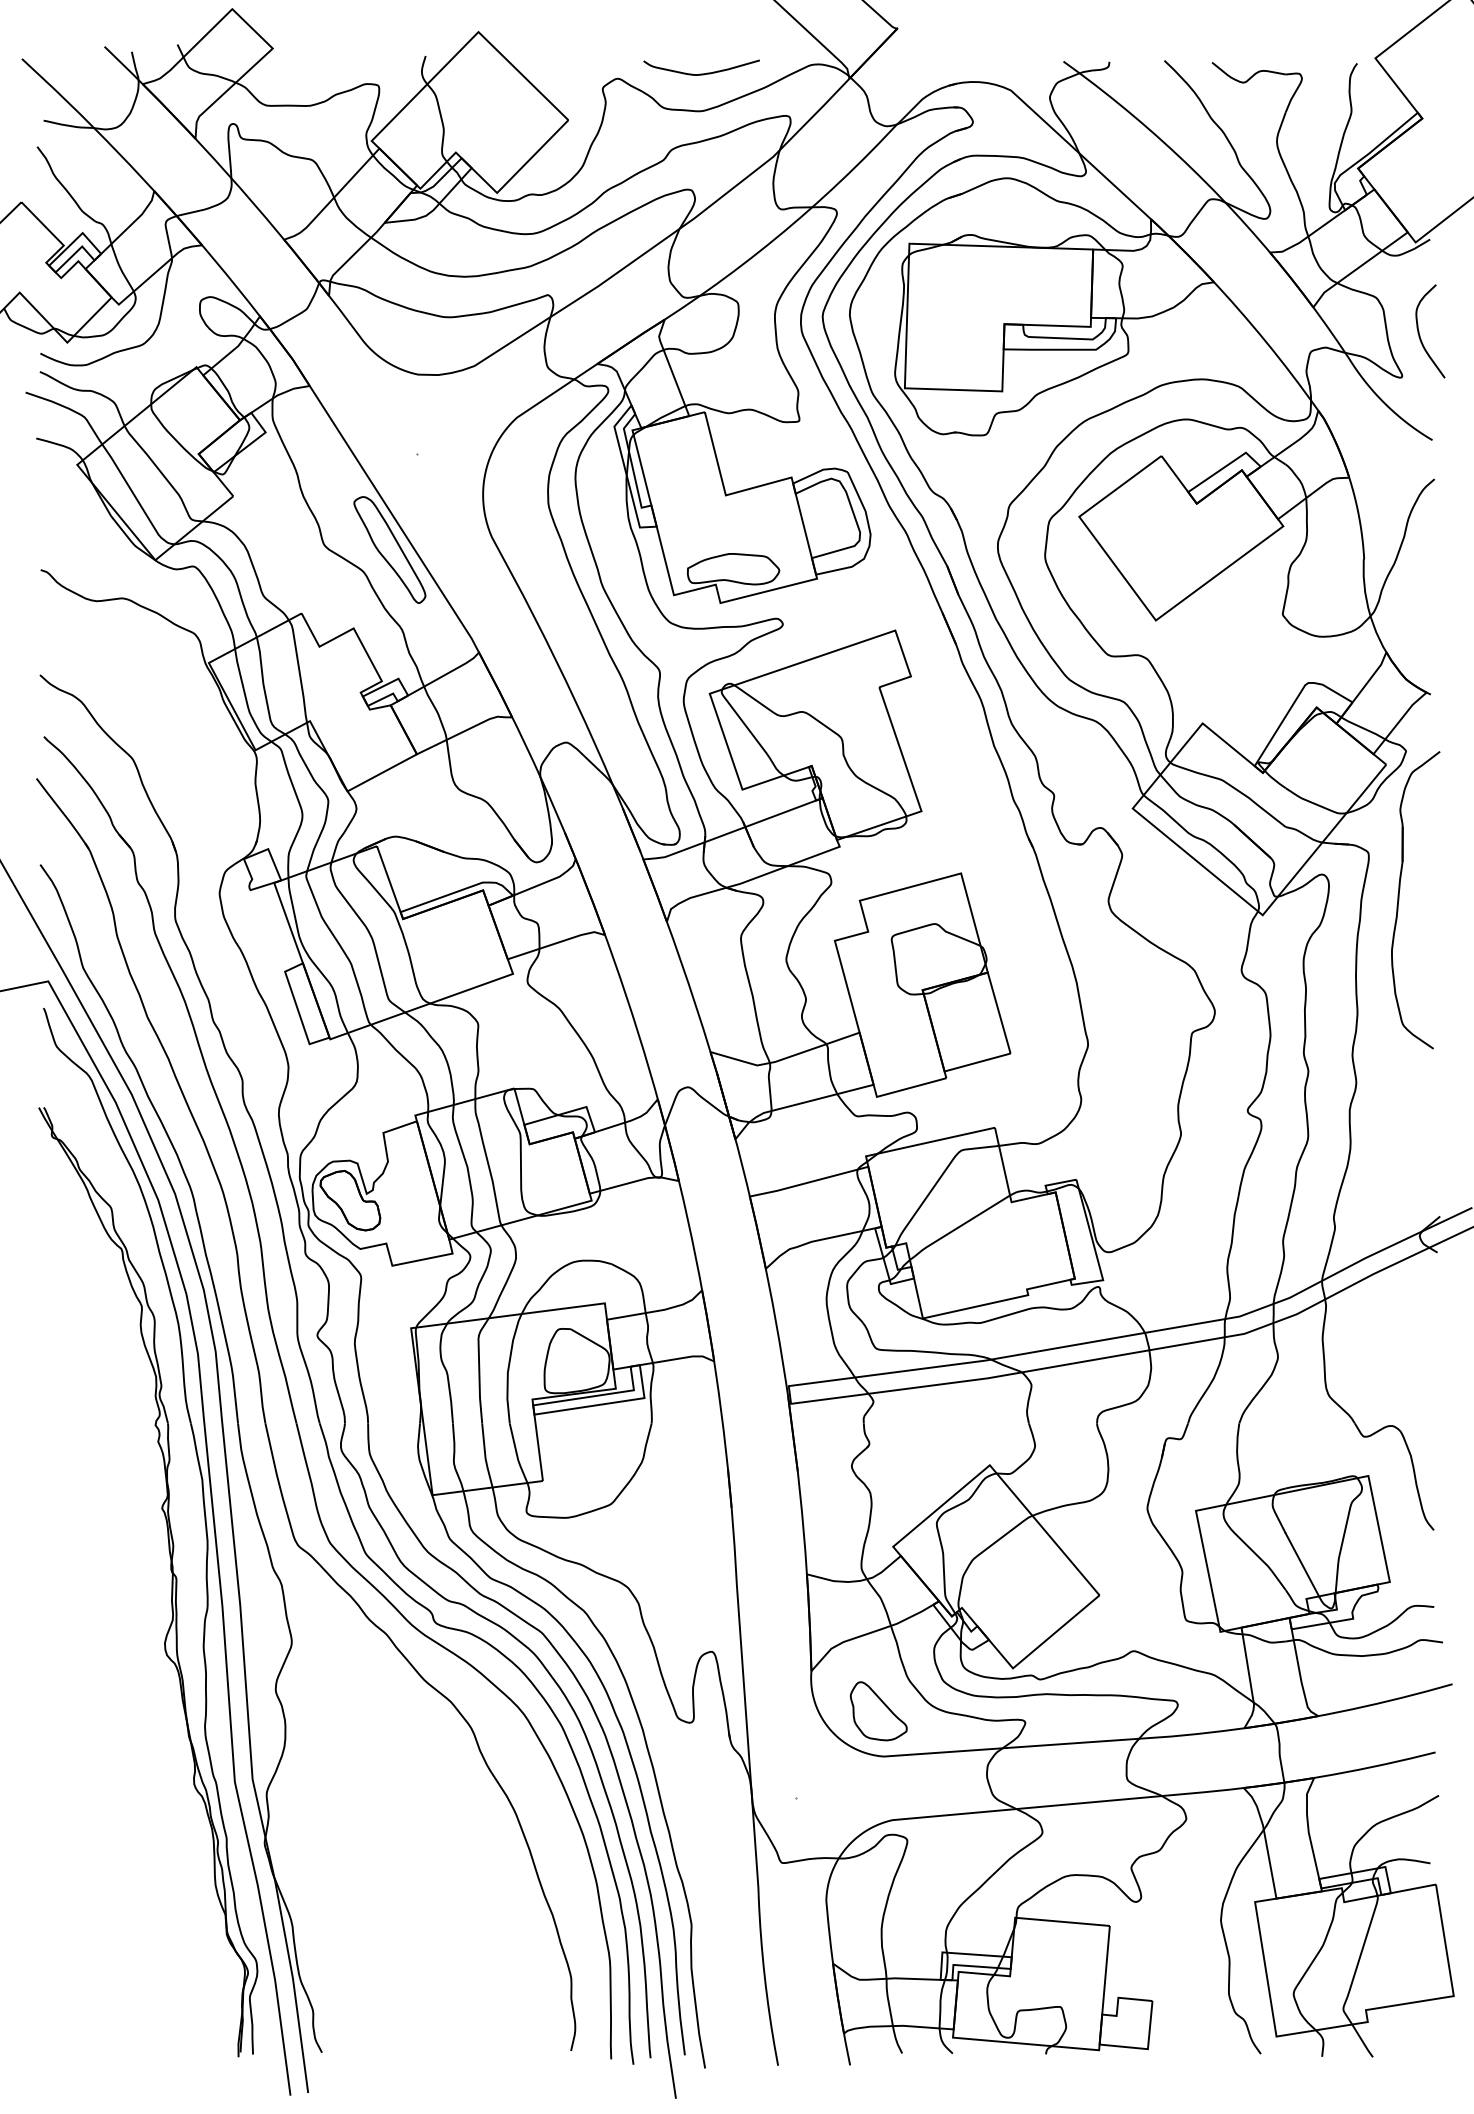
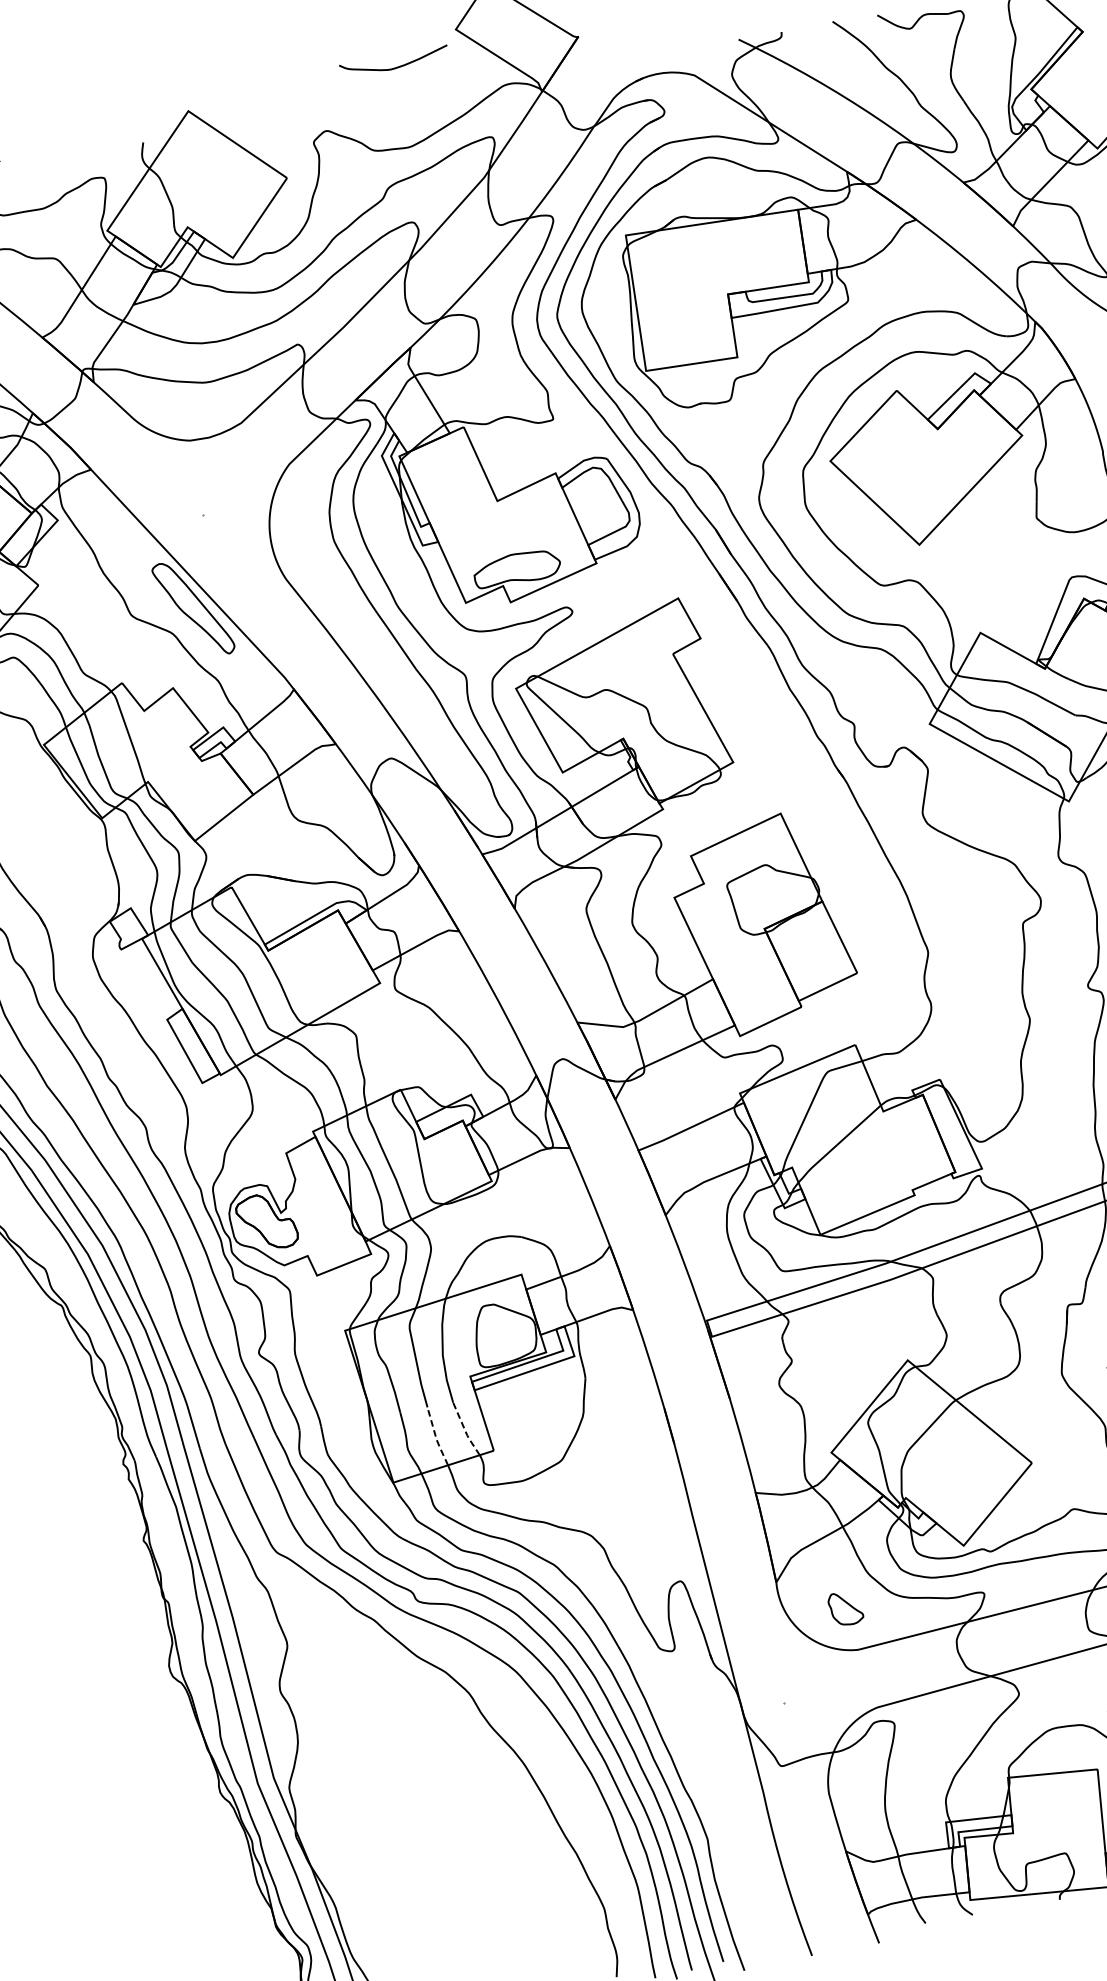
curve: (701, 73) -> (395, 67), moved
line: (516, 1454) -> (464, 1430), solid -> dashed
line: (485, 1456) -> (436, 1437), solid -> dashed
part: (878, 1711) -> (845, 1608), size x0.6

